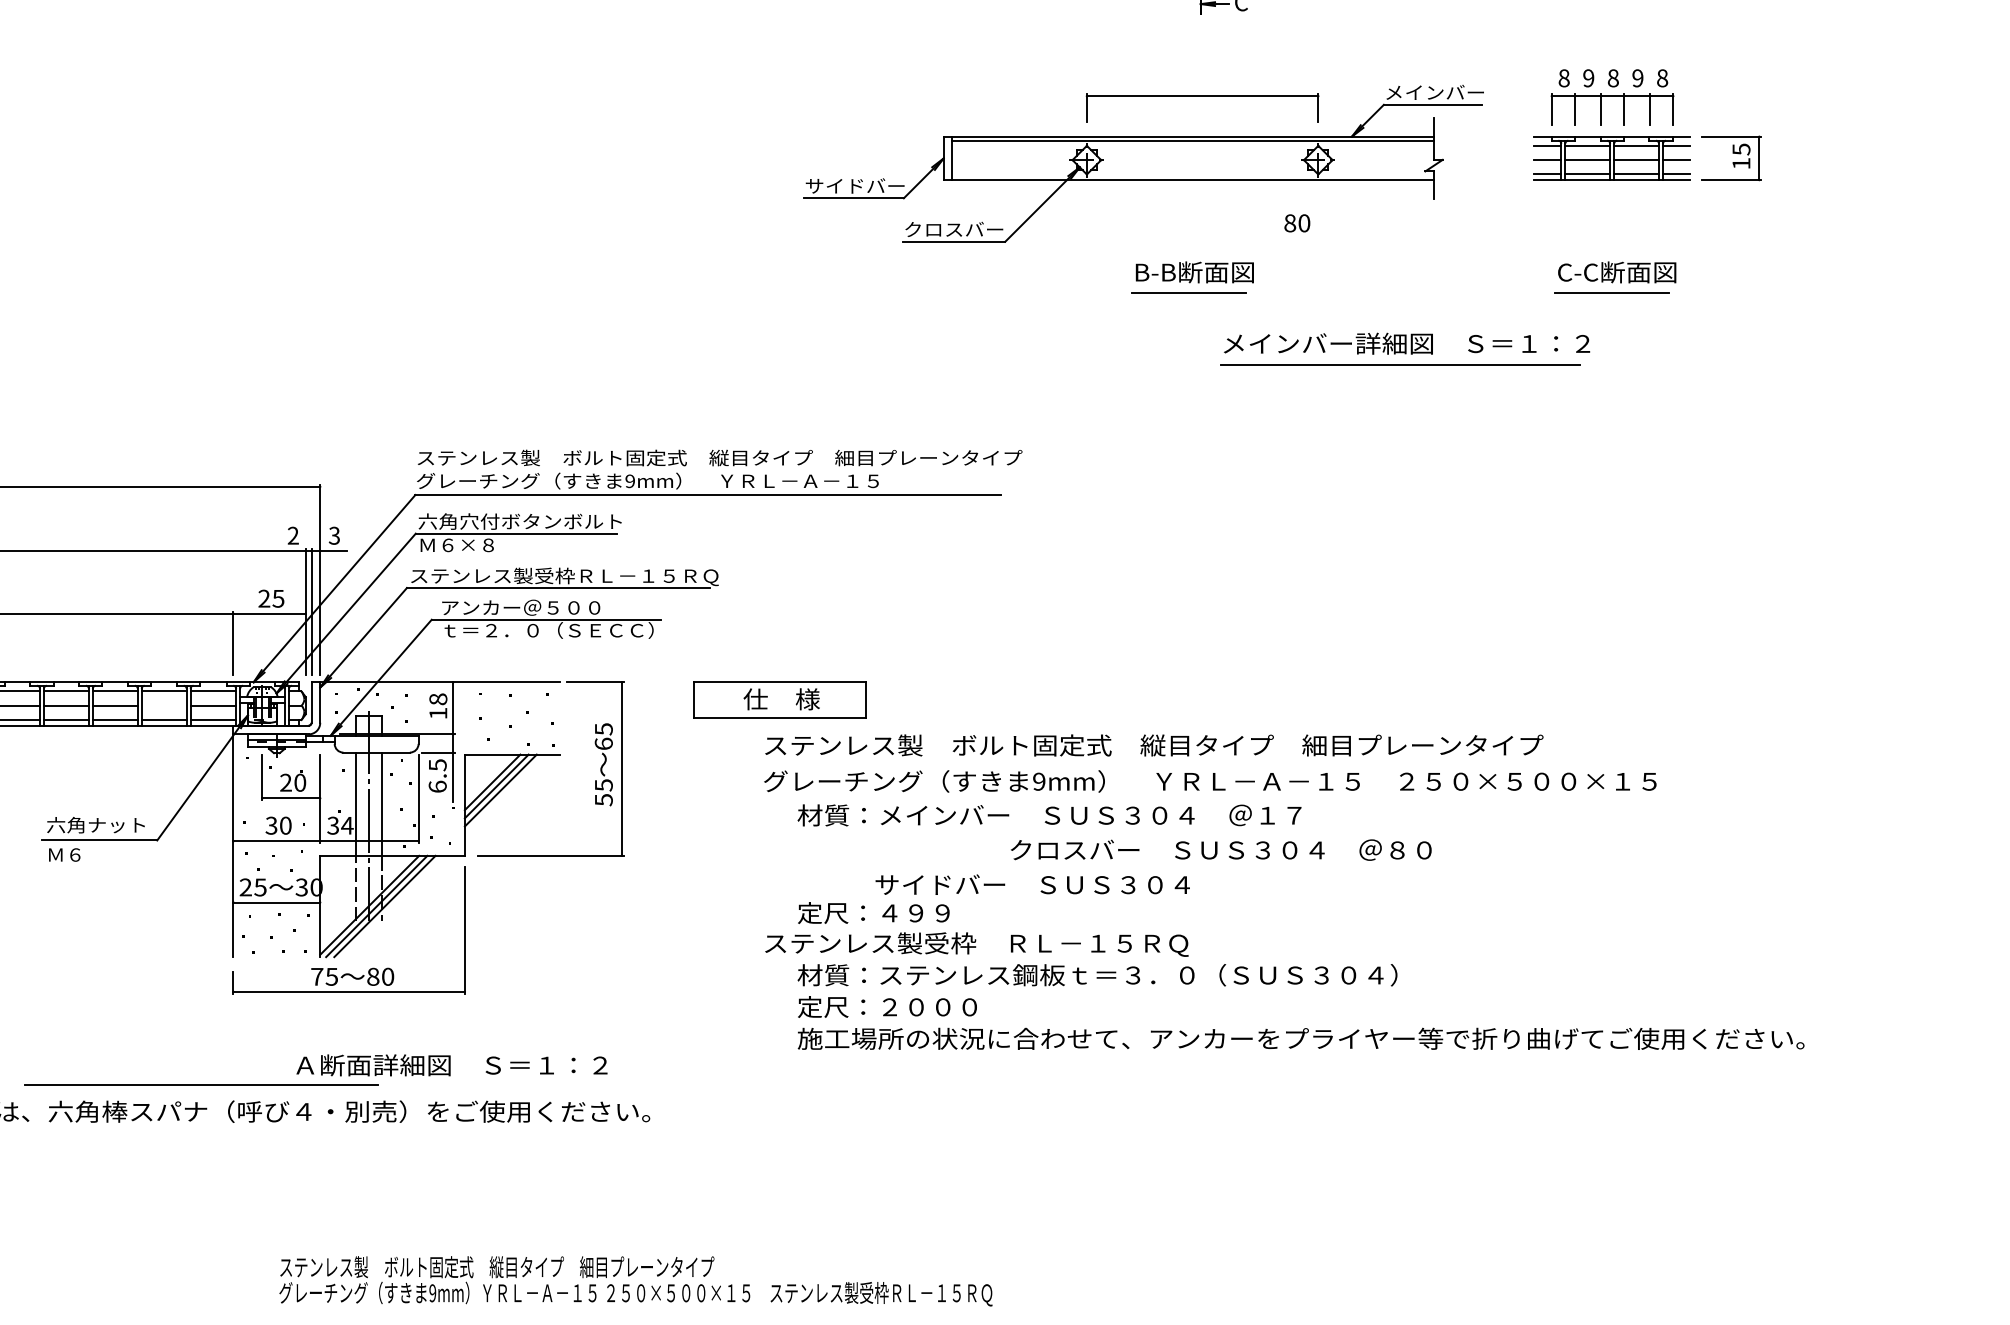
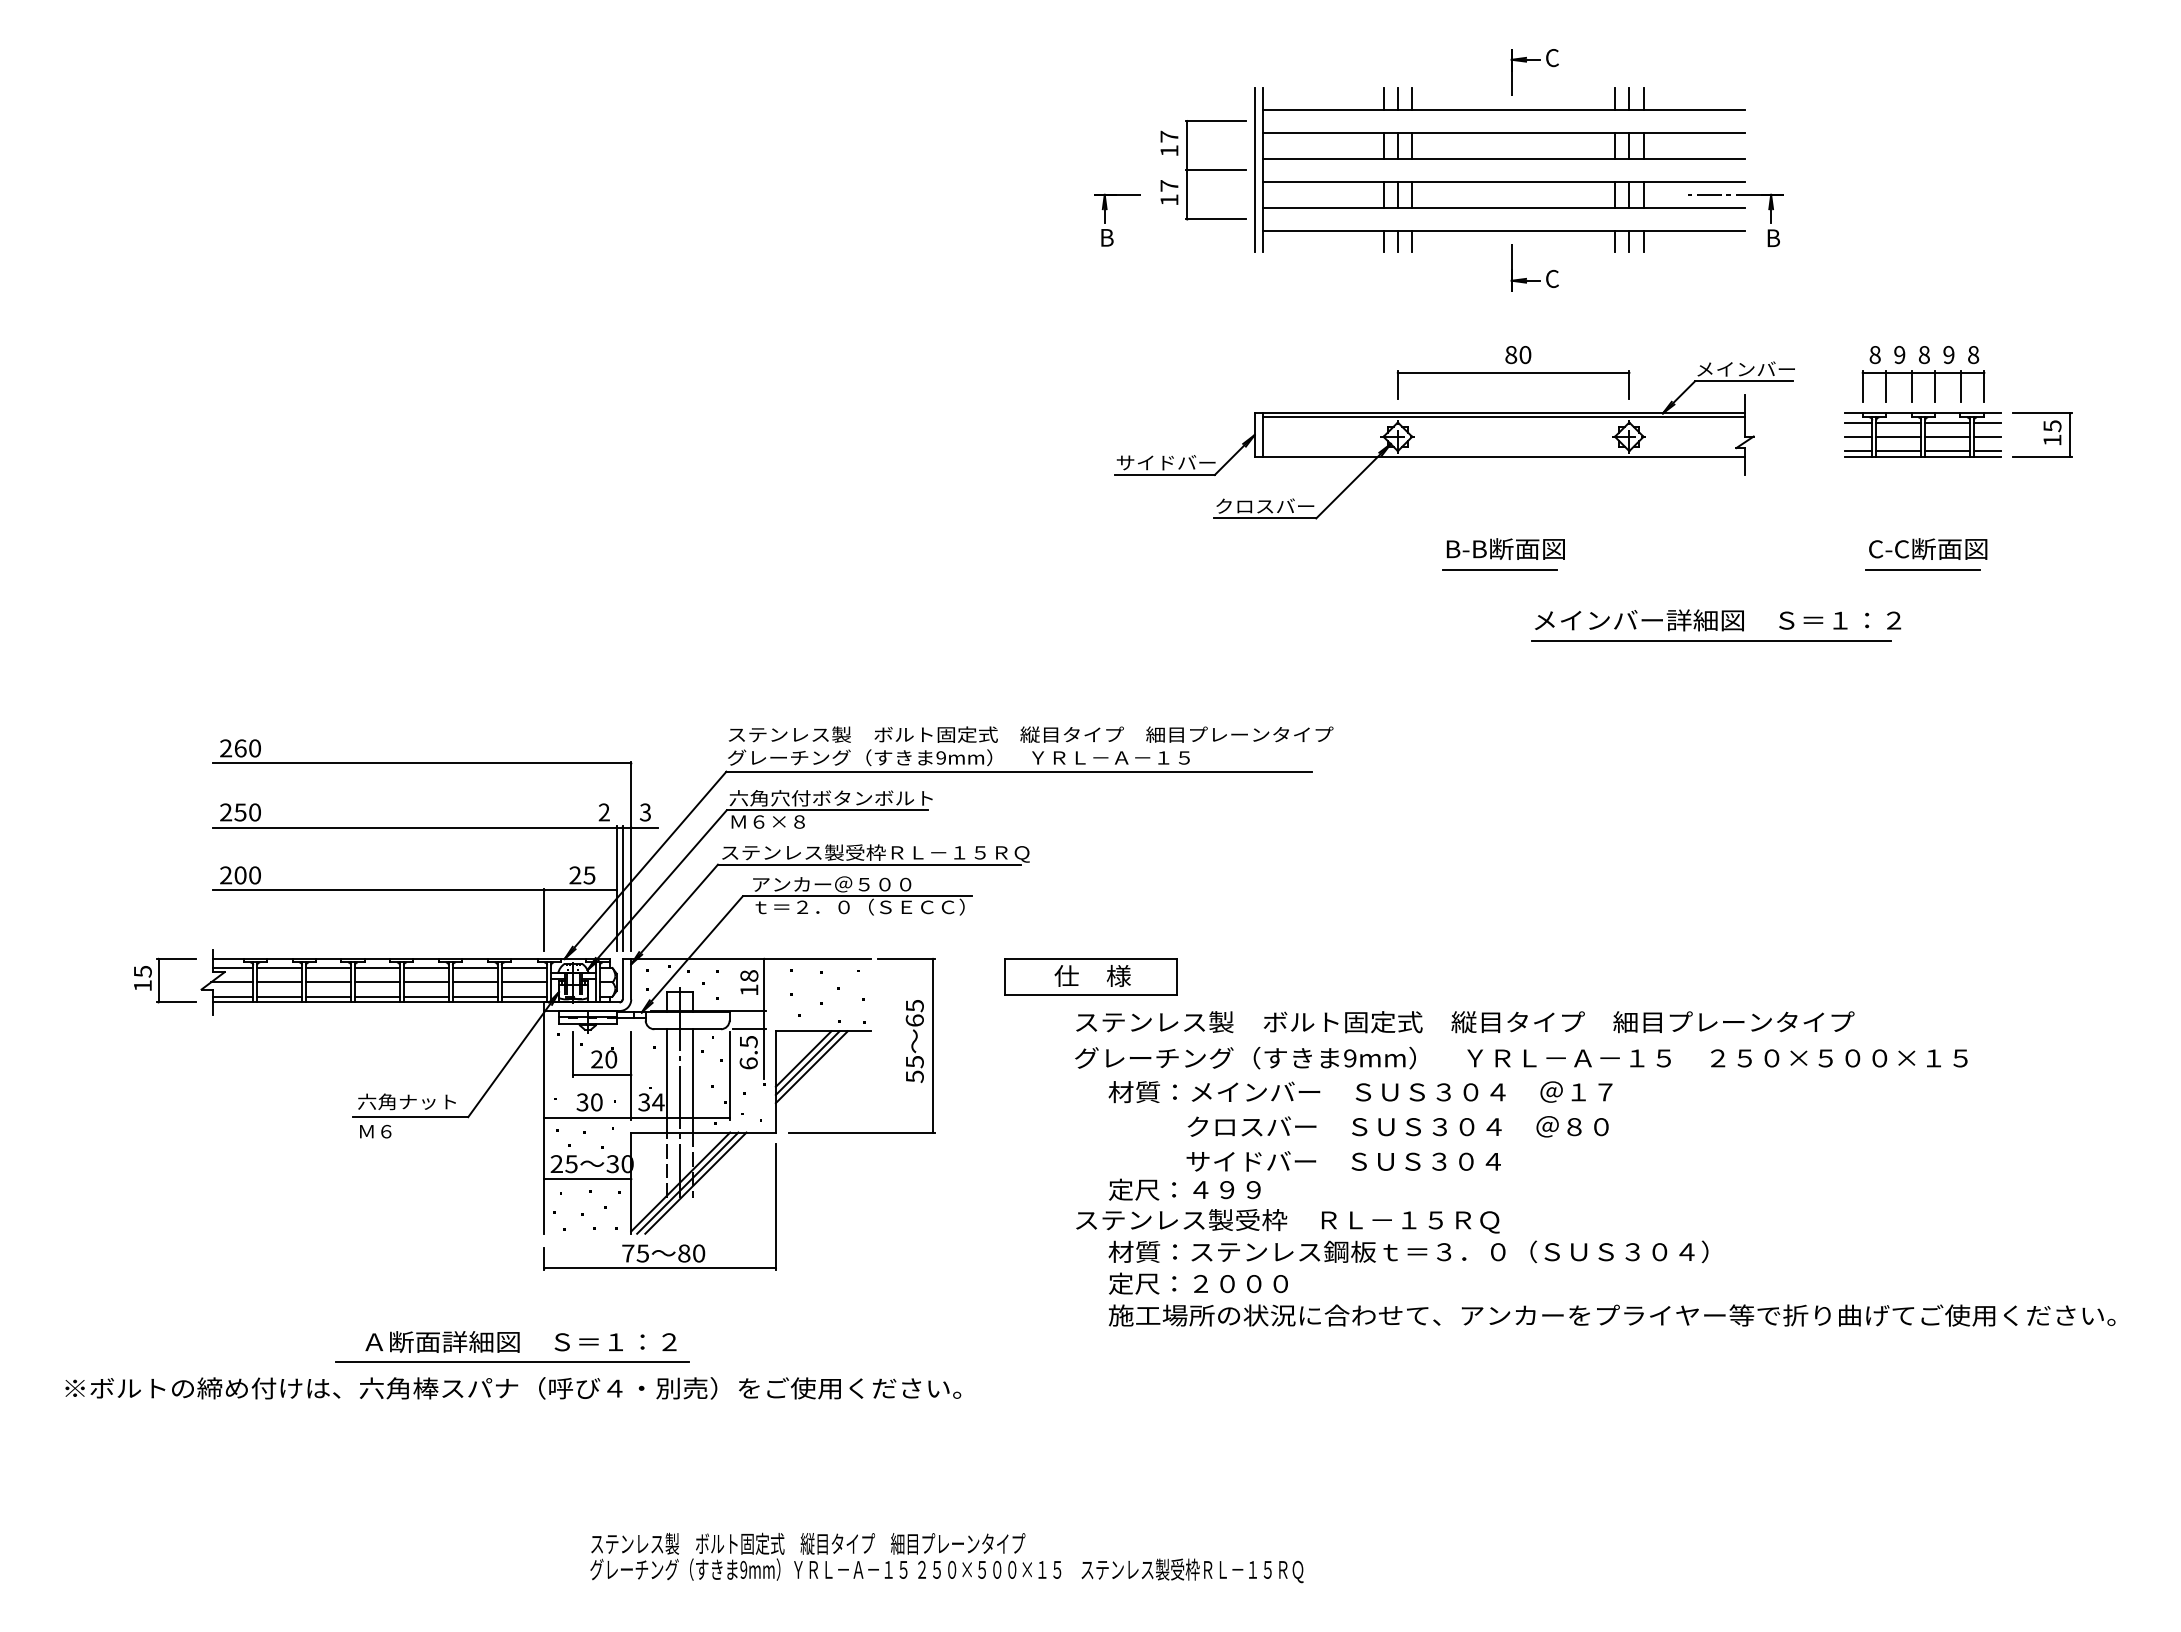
text: (1297, 223) -> (1518, 355), moved
line: (163, 705) -> (474, 982), added
text: (1220, 849) -> (1397, 1126), moved
text: (451, 1064) -> (520, 1341), moved

